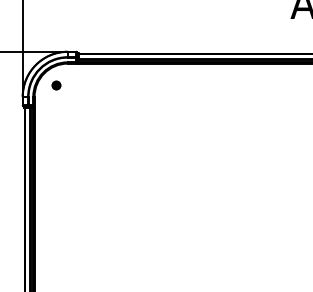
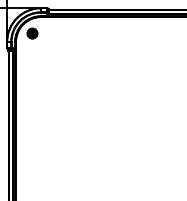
part: (56, 85) -> (32, 33), size x1.67

